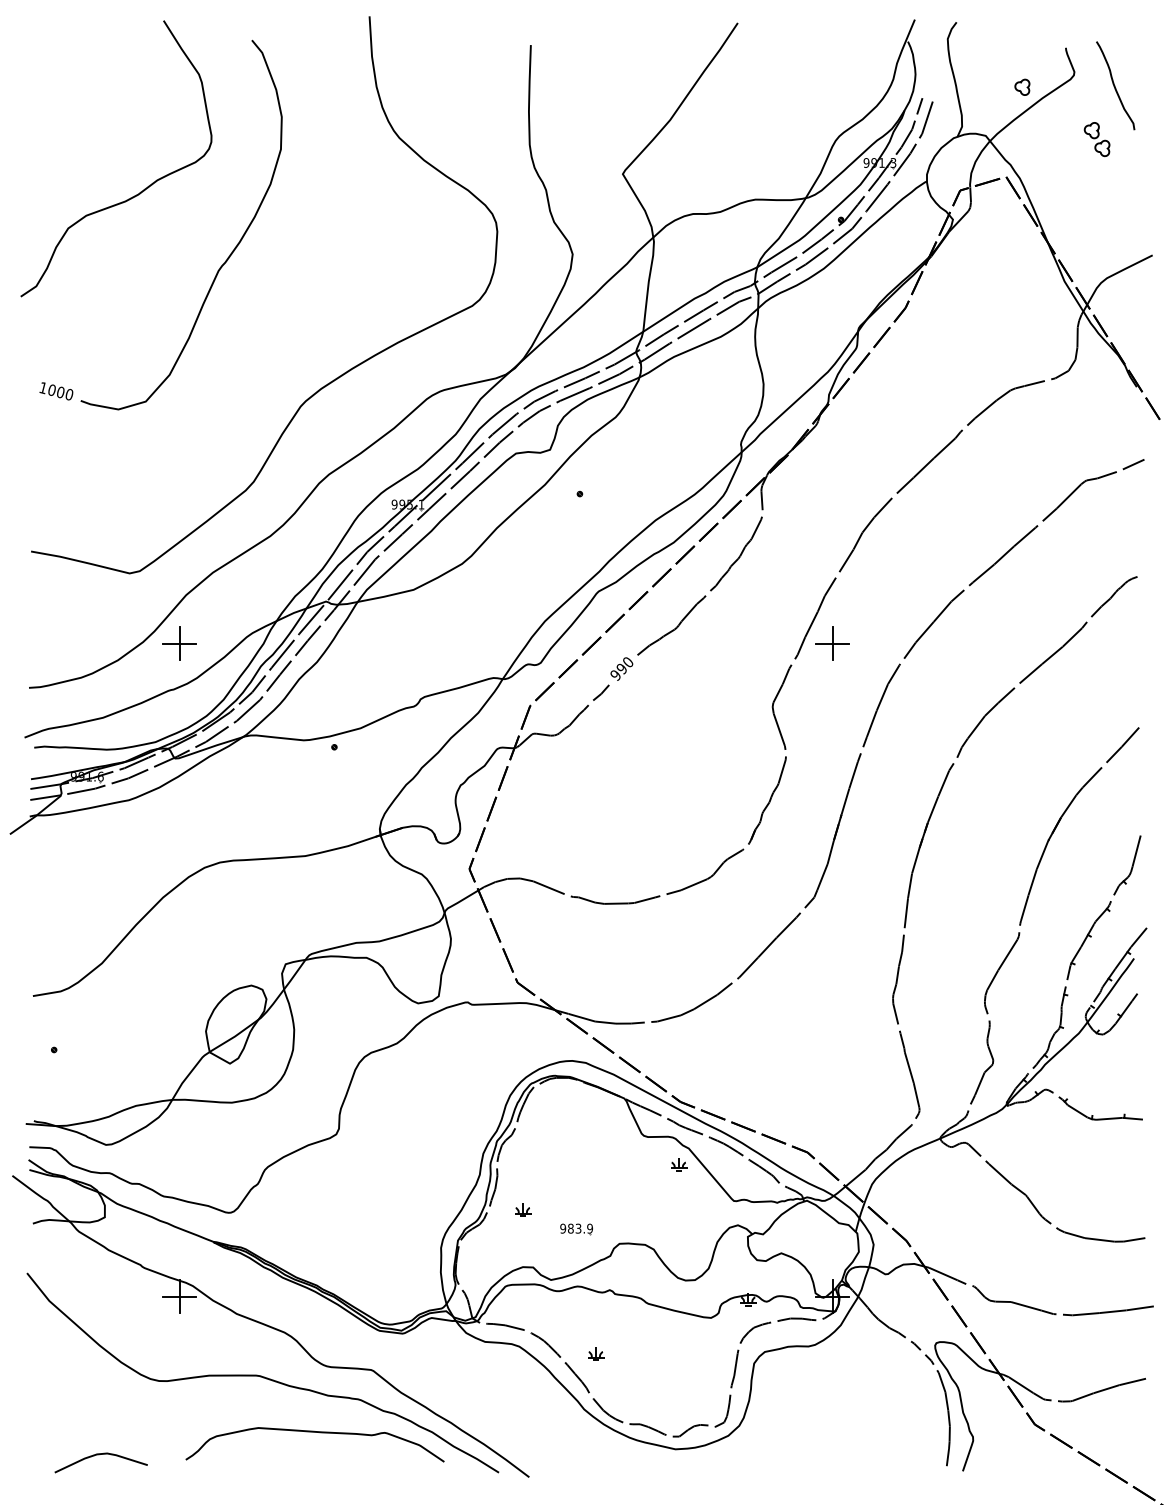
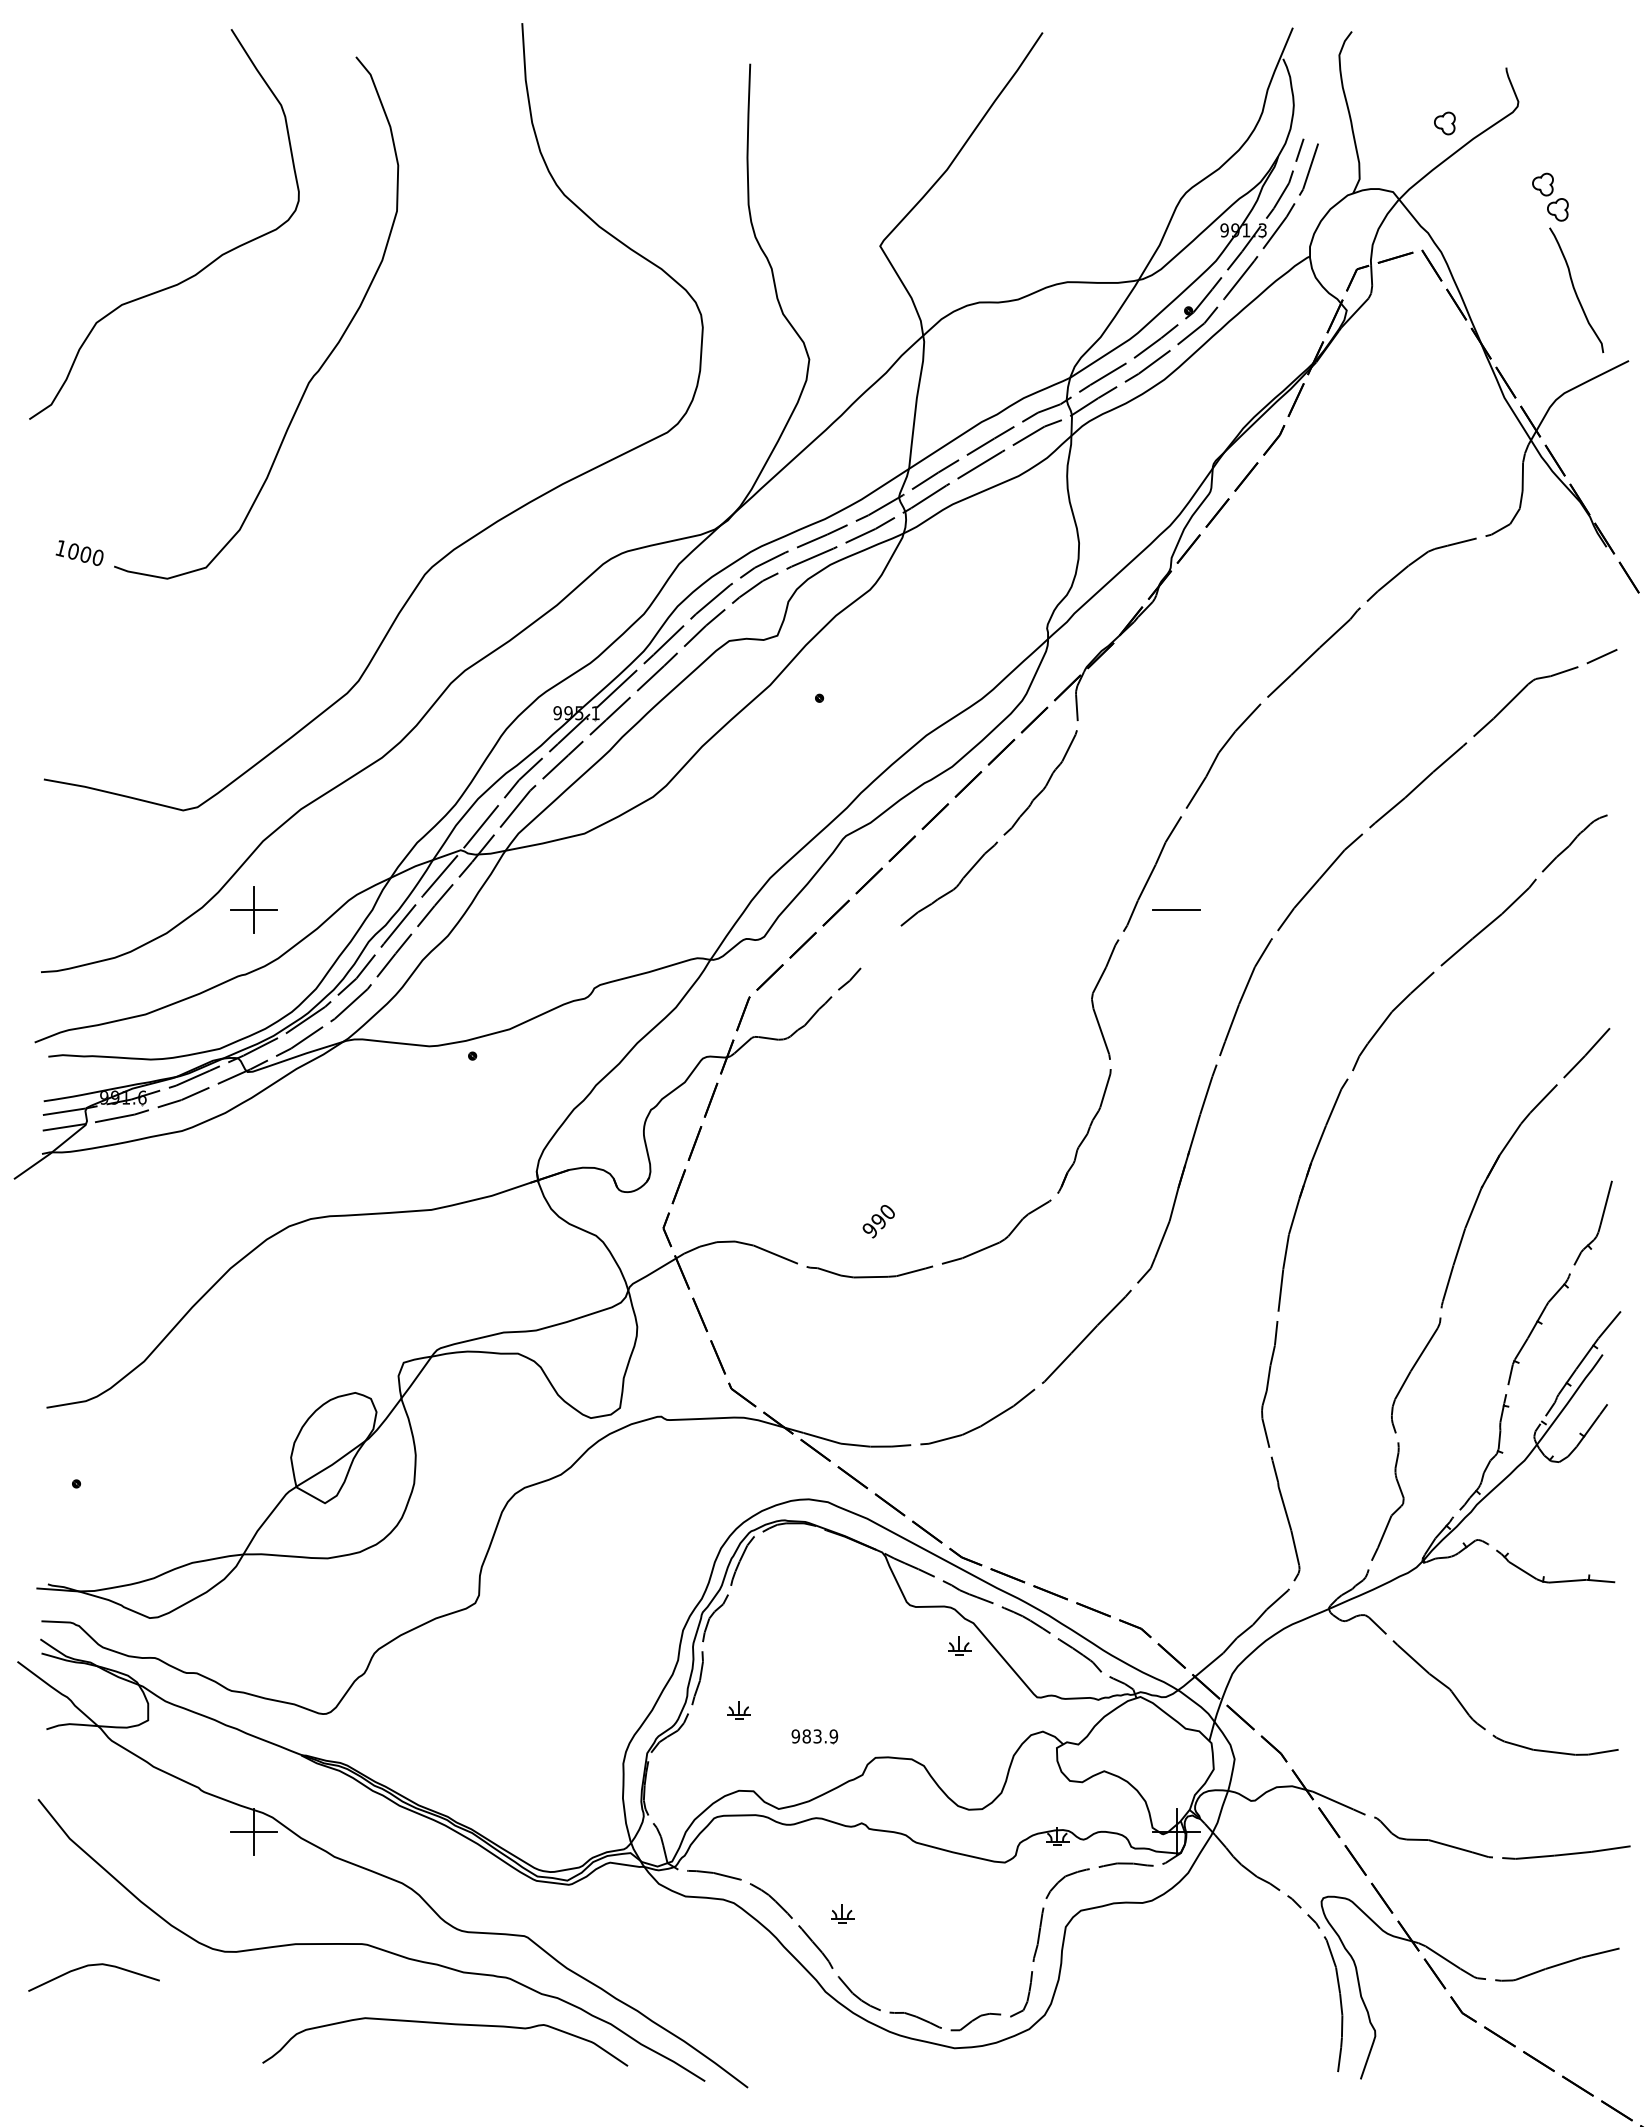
curve: (1114, 85) -> (1575, 290), moved
line: (832, 643) -> (1176, 909), removed
text: (621, 669) -> (878, 1221), moved
curve: (99, 1455) -> (91, 1966), moved

